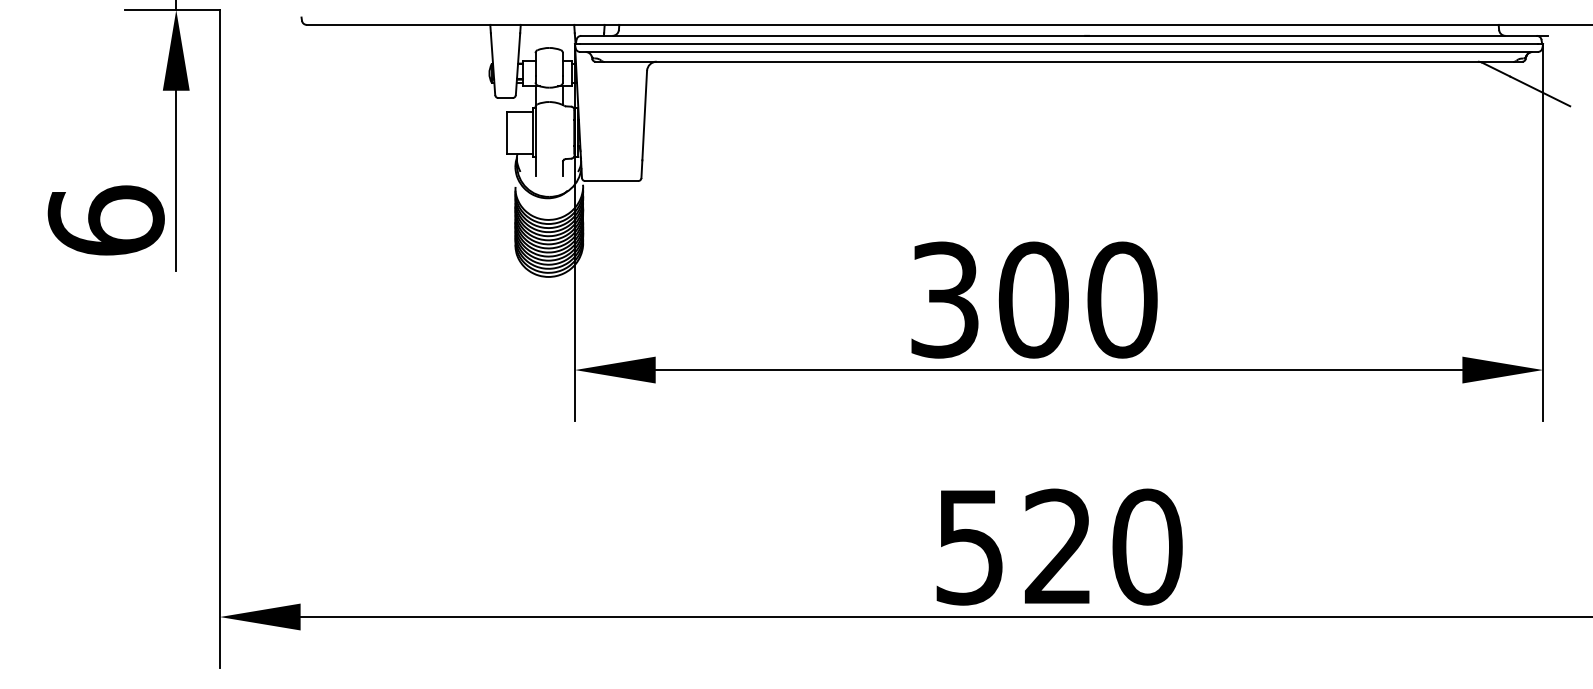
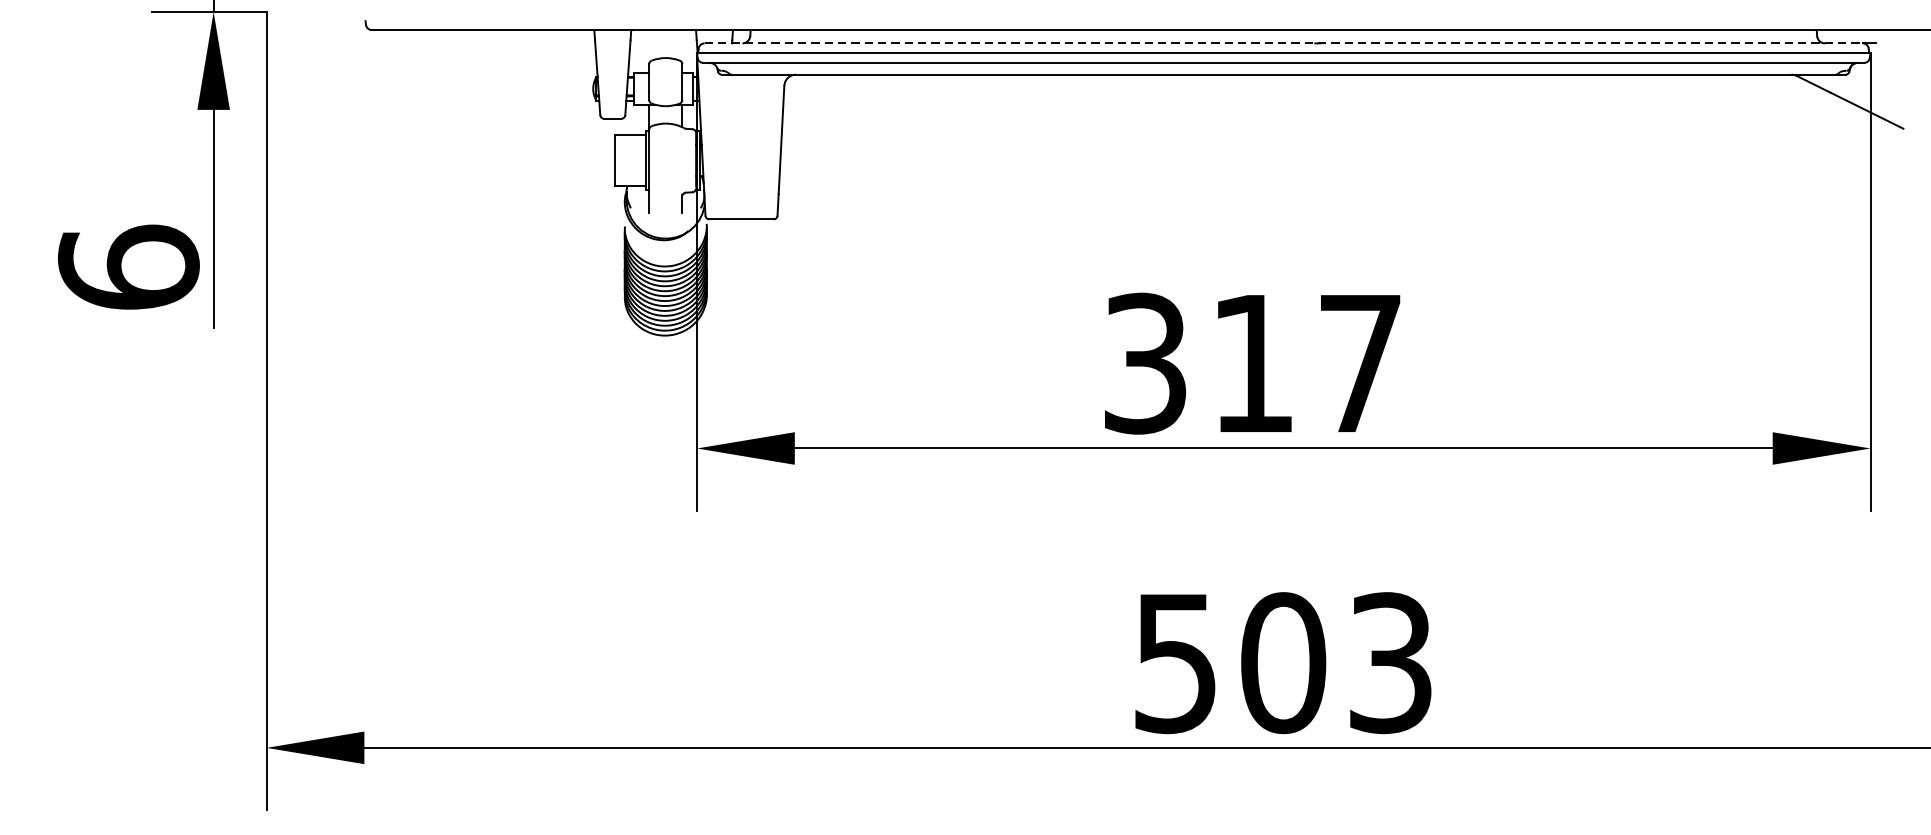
line: (1059, 35) -> (1284, 42), solid -> dashed
text: (1077, 299) -> (1306, 362), 300 -> 317
text: (1103, 546) -> (1337, 662), 520 -> 503

